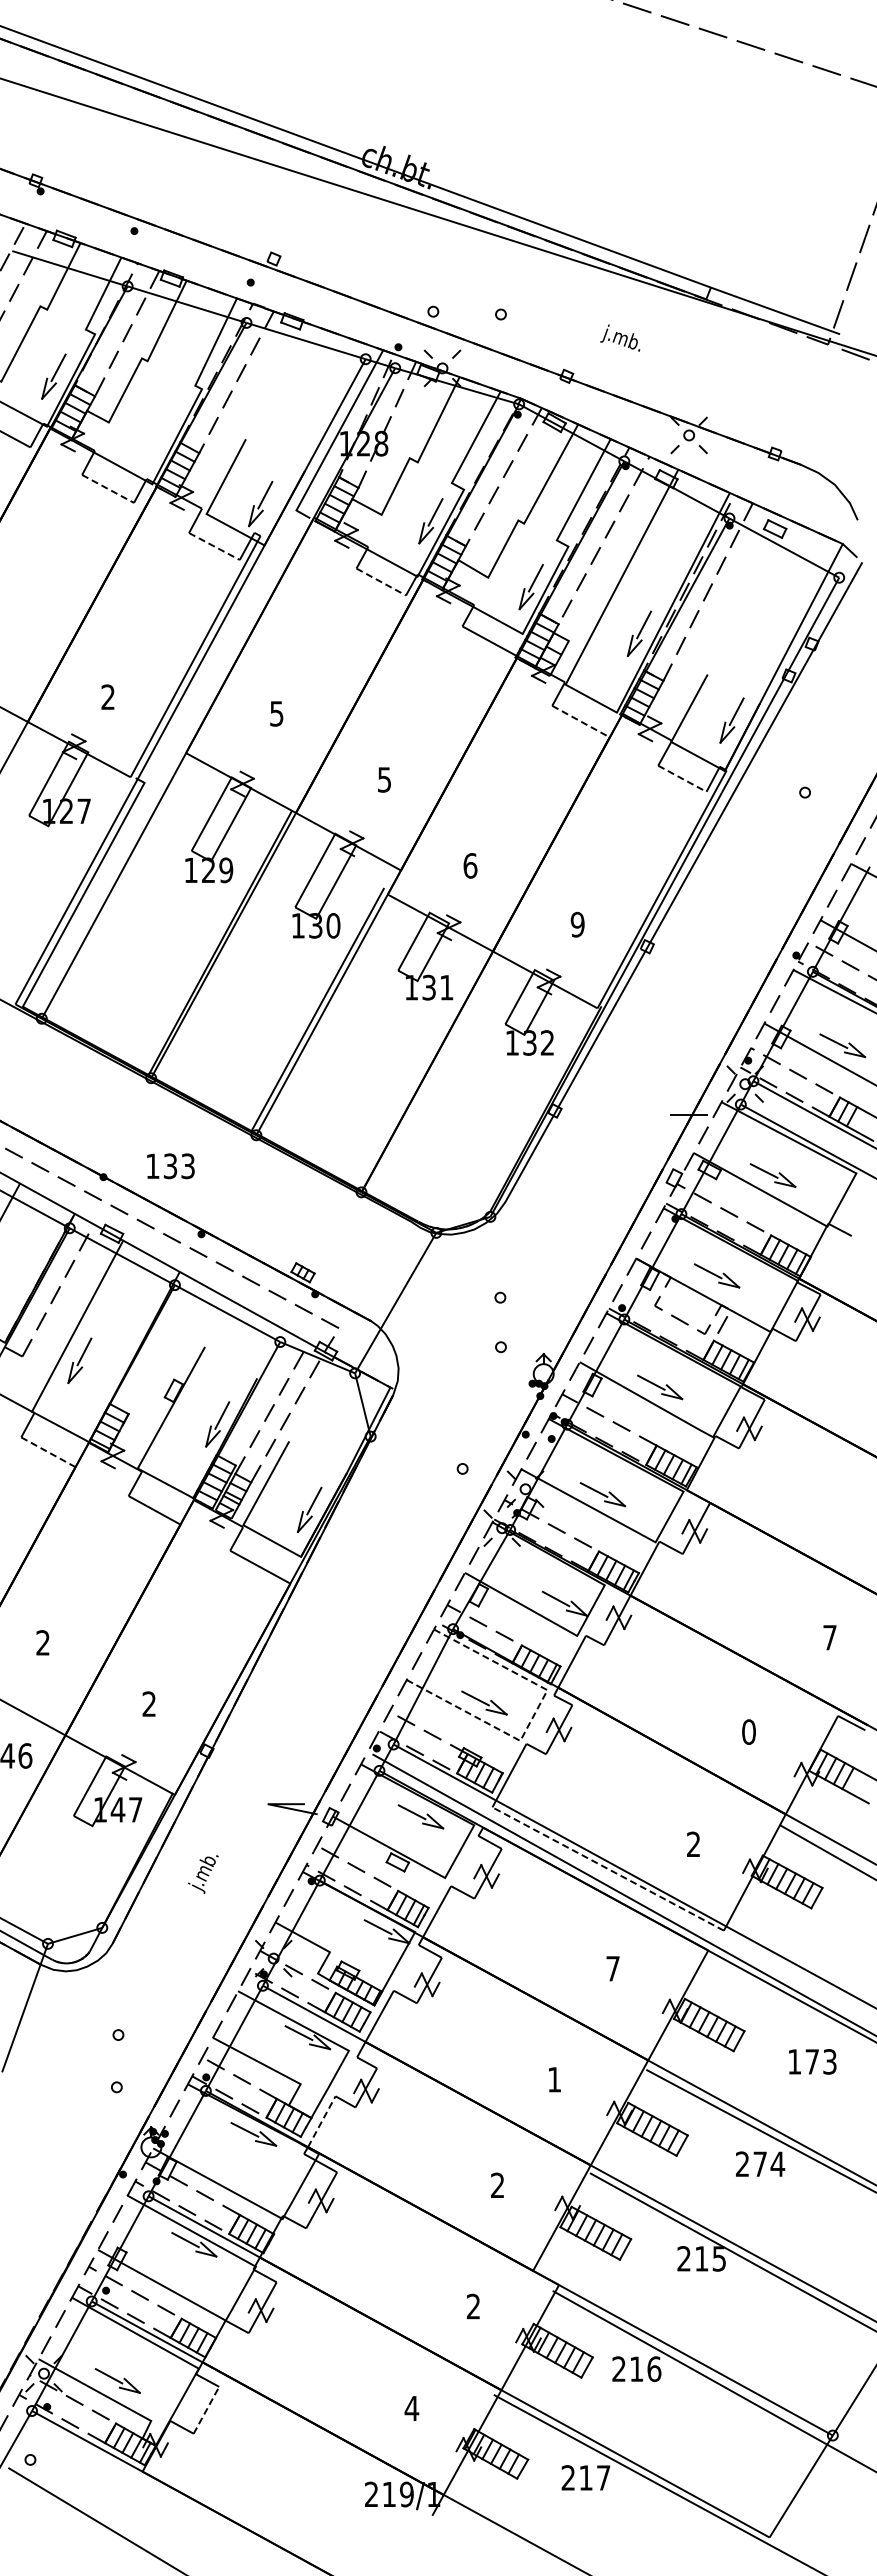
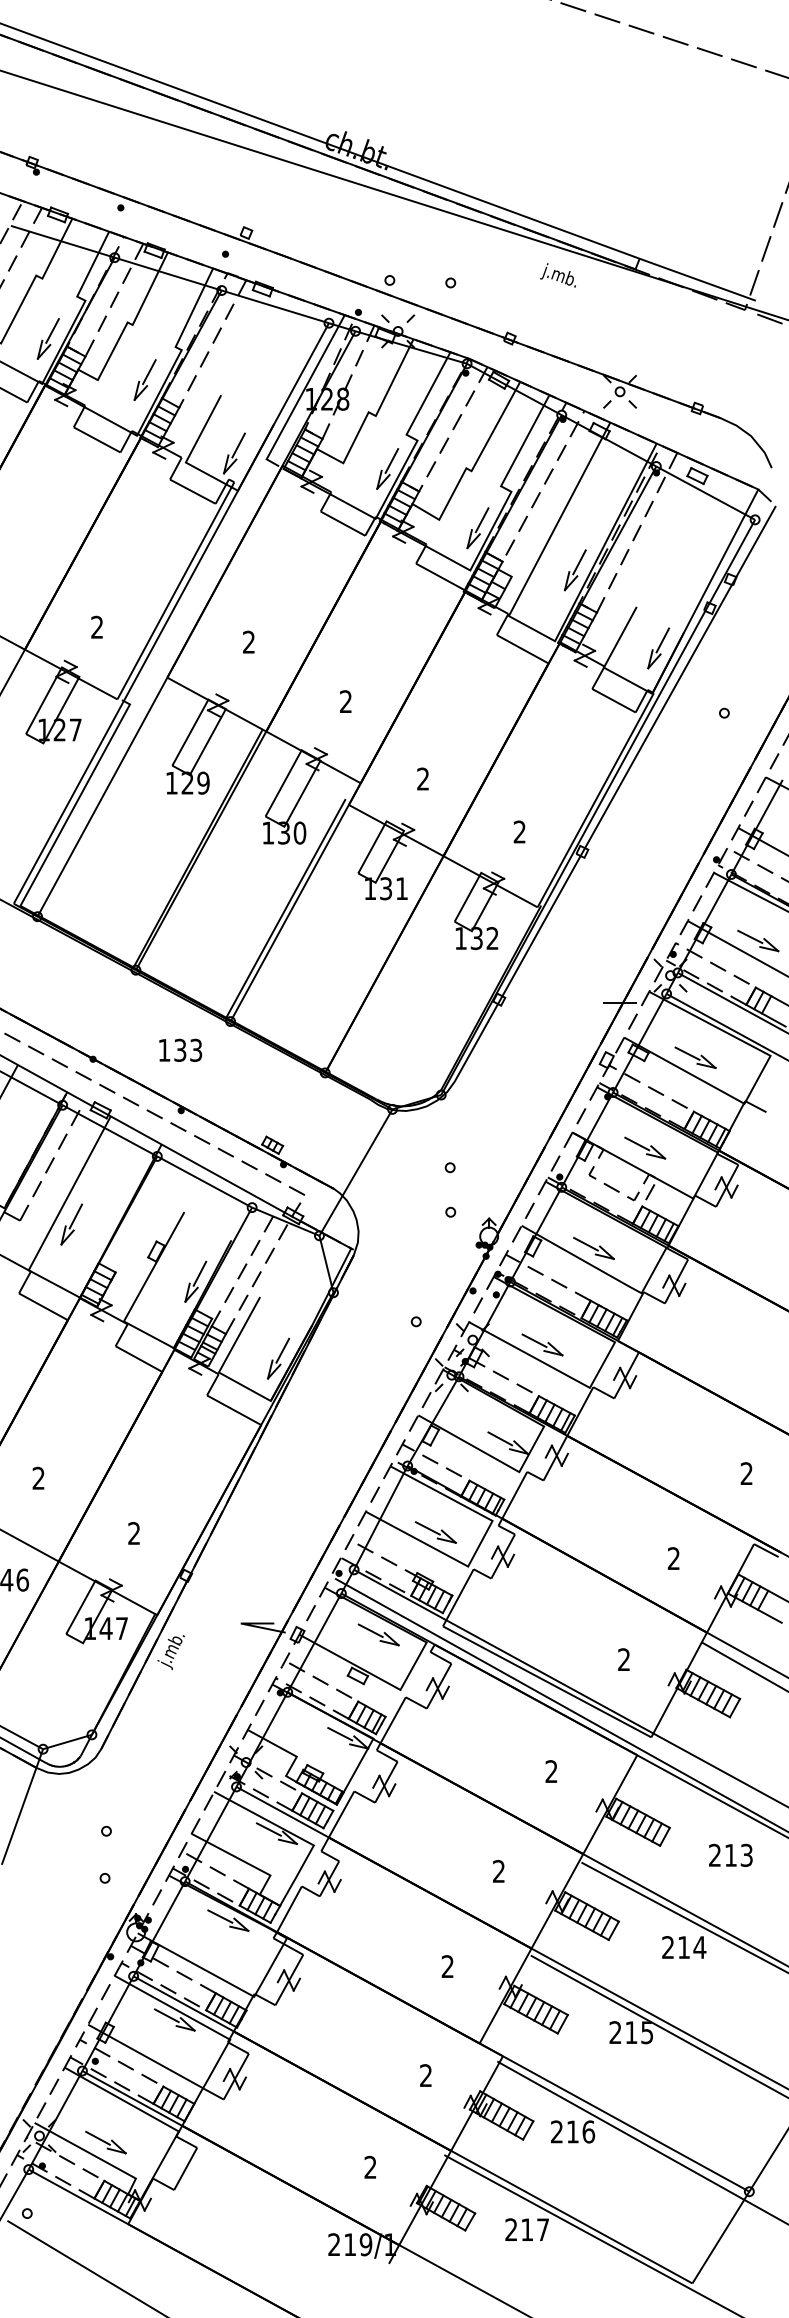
text: (620, 337) -> (558, 274), moved
part: (161, 422) -> (145, 380), added
line: (108, 489) -> (97, 440), dashed -> solid
line: (214, 546) -> (192, 491), dashed -> solid
line: (381, 582) -> (343, 524), dashed -> solid
text: (276, 713) -> (248, 642), 5 -> 2
line: (581, 721) -> (523, 649), dashed -> solid
text: (383, 779) -> (345, 701), 5 -> 2
line: (682, 779) -> (614, 701), dashed -> solid
text: (470, 865) -> (423, 778), 6 -> 2
text: (577, 924) -> (519, 831), 9 -> 2
text: (170, 1166) -> (180, 1050), moved
line: (48, 1452) -> (43, 1307), dashed -> solid
text: (829, 1637) -> (746, 1473), 7 -> 2
line: (533, 1715) -> (479, 1543), dashed -> solid
text: (748, 1731) -> (673, 1558), 0 -> 2
line: (607, 1868) -> (546, 1681), dashed -> solid
text: (203, 1874) -> (171, 1652), moved
text: (612, 1968) -> (551, 1771), 7 -> 2
text: (803, 2061) -> (722, 1855), 173 -> 213
text: (554, 2079) -> (498, 1871), 1 -> 2
line: (321, 2121) -> (289, 1909), dashed -> solid
text: (759, 2163) -> (683, 1946), 274 -> 214
text: (411, 2407) -> (370, 2166), 4 -> 2
line: (206, 2410) -> (185, 2169), dashed -> solid

